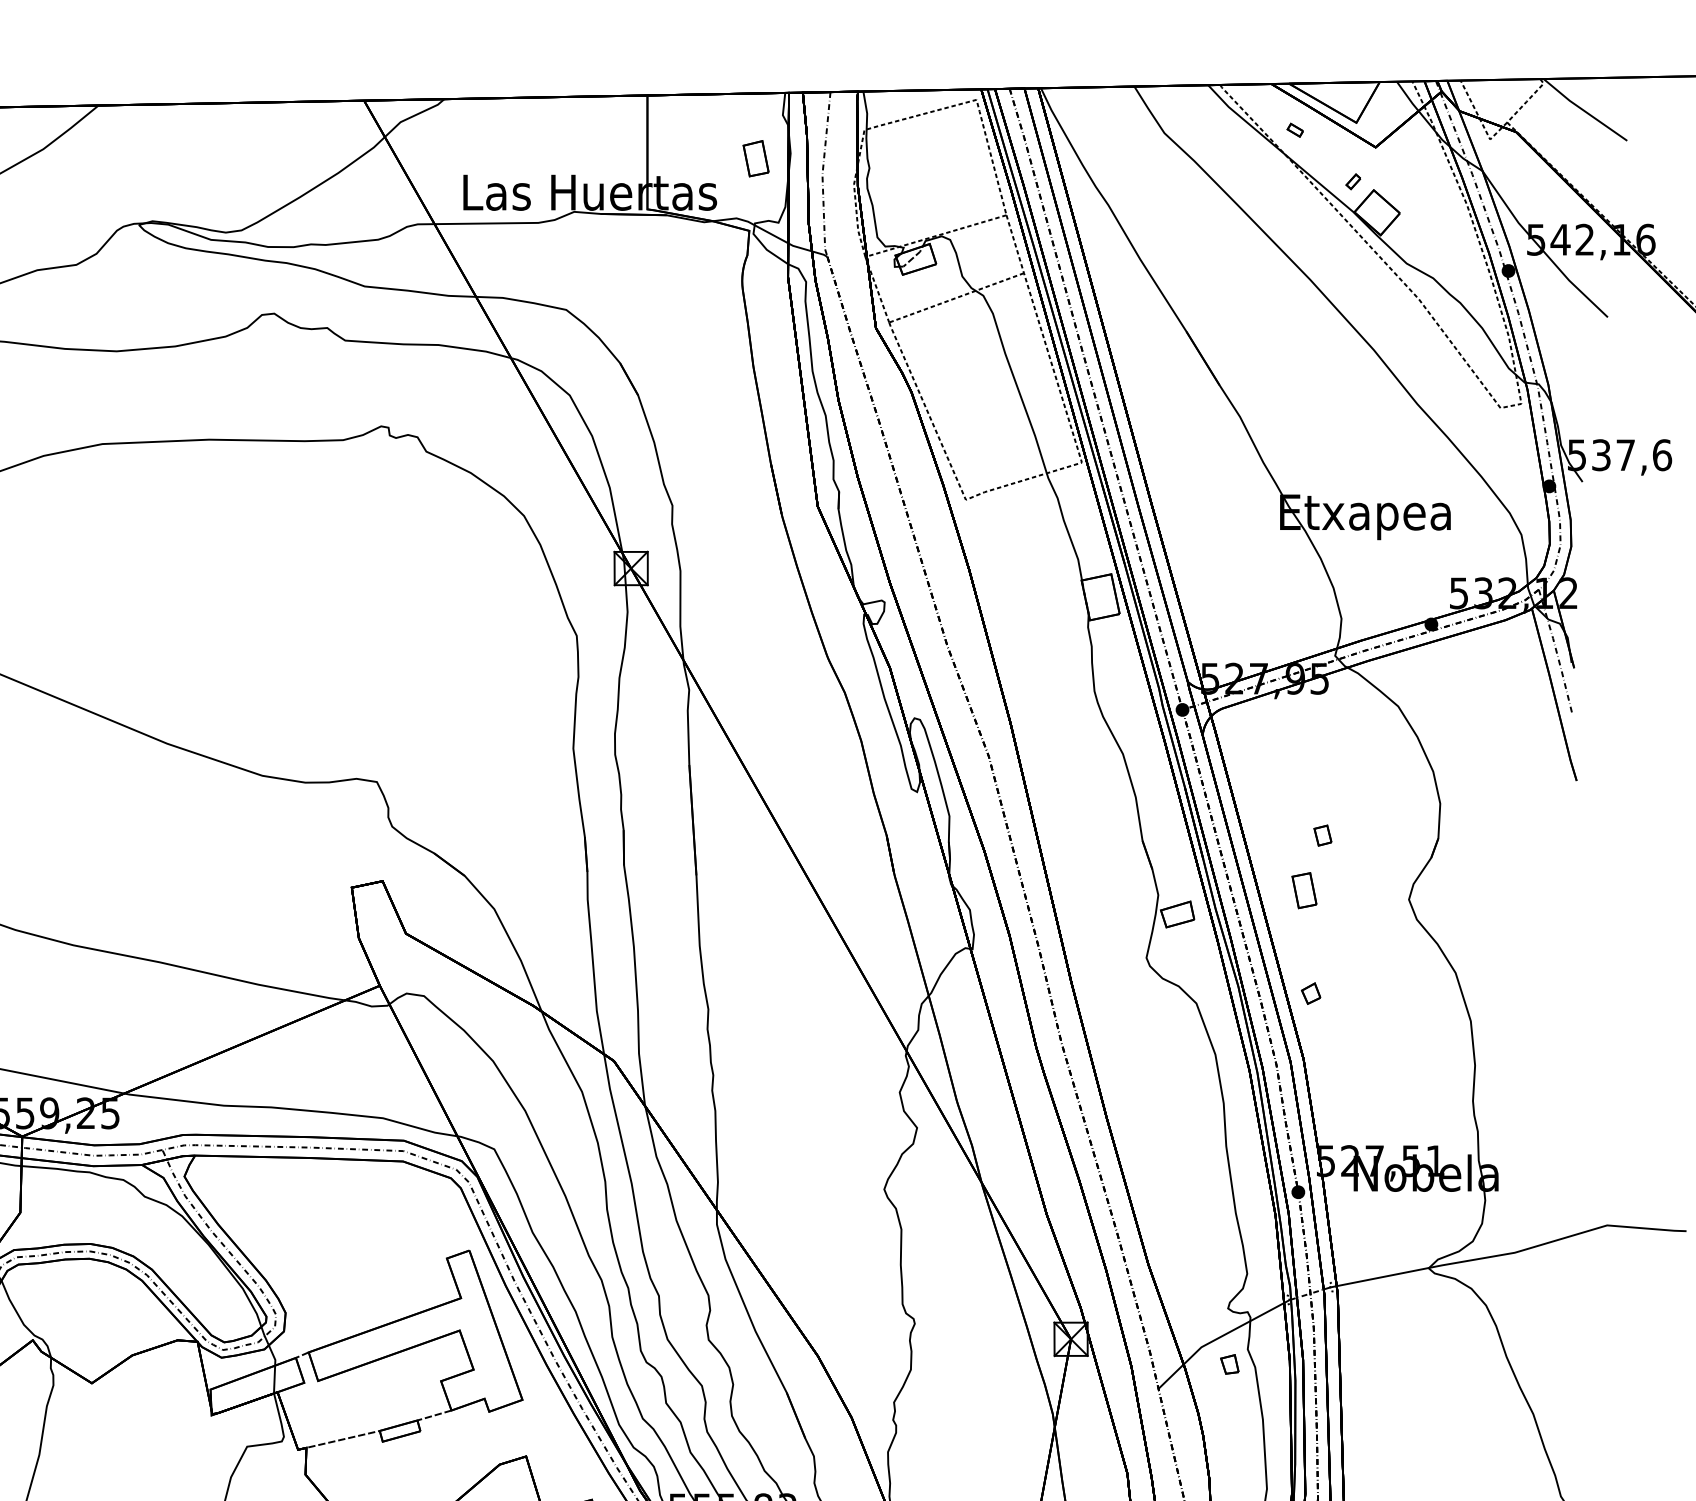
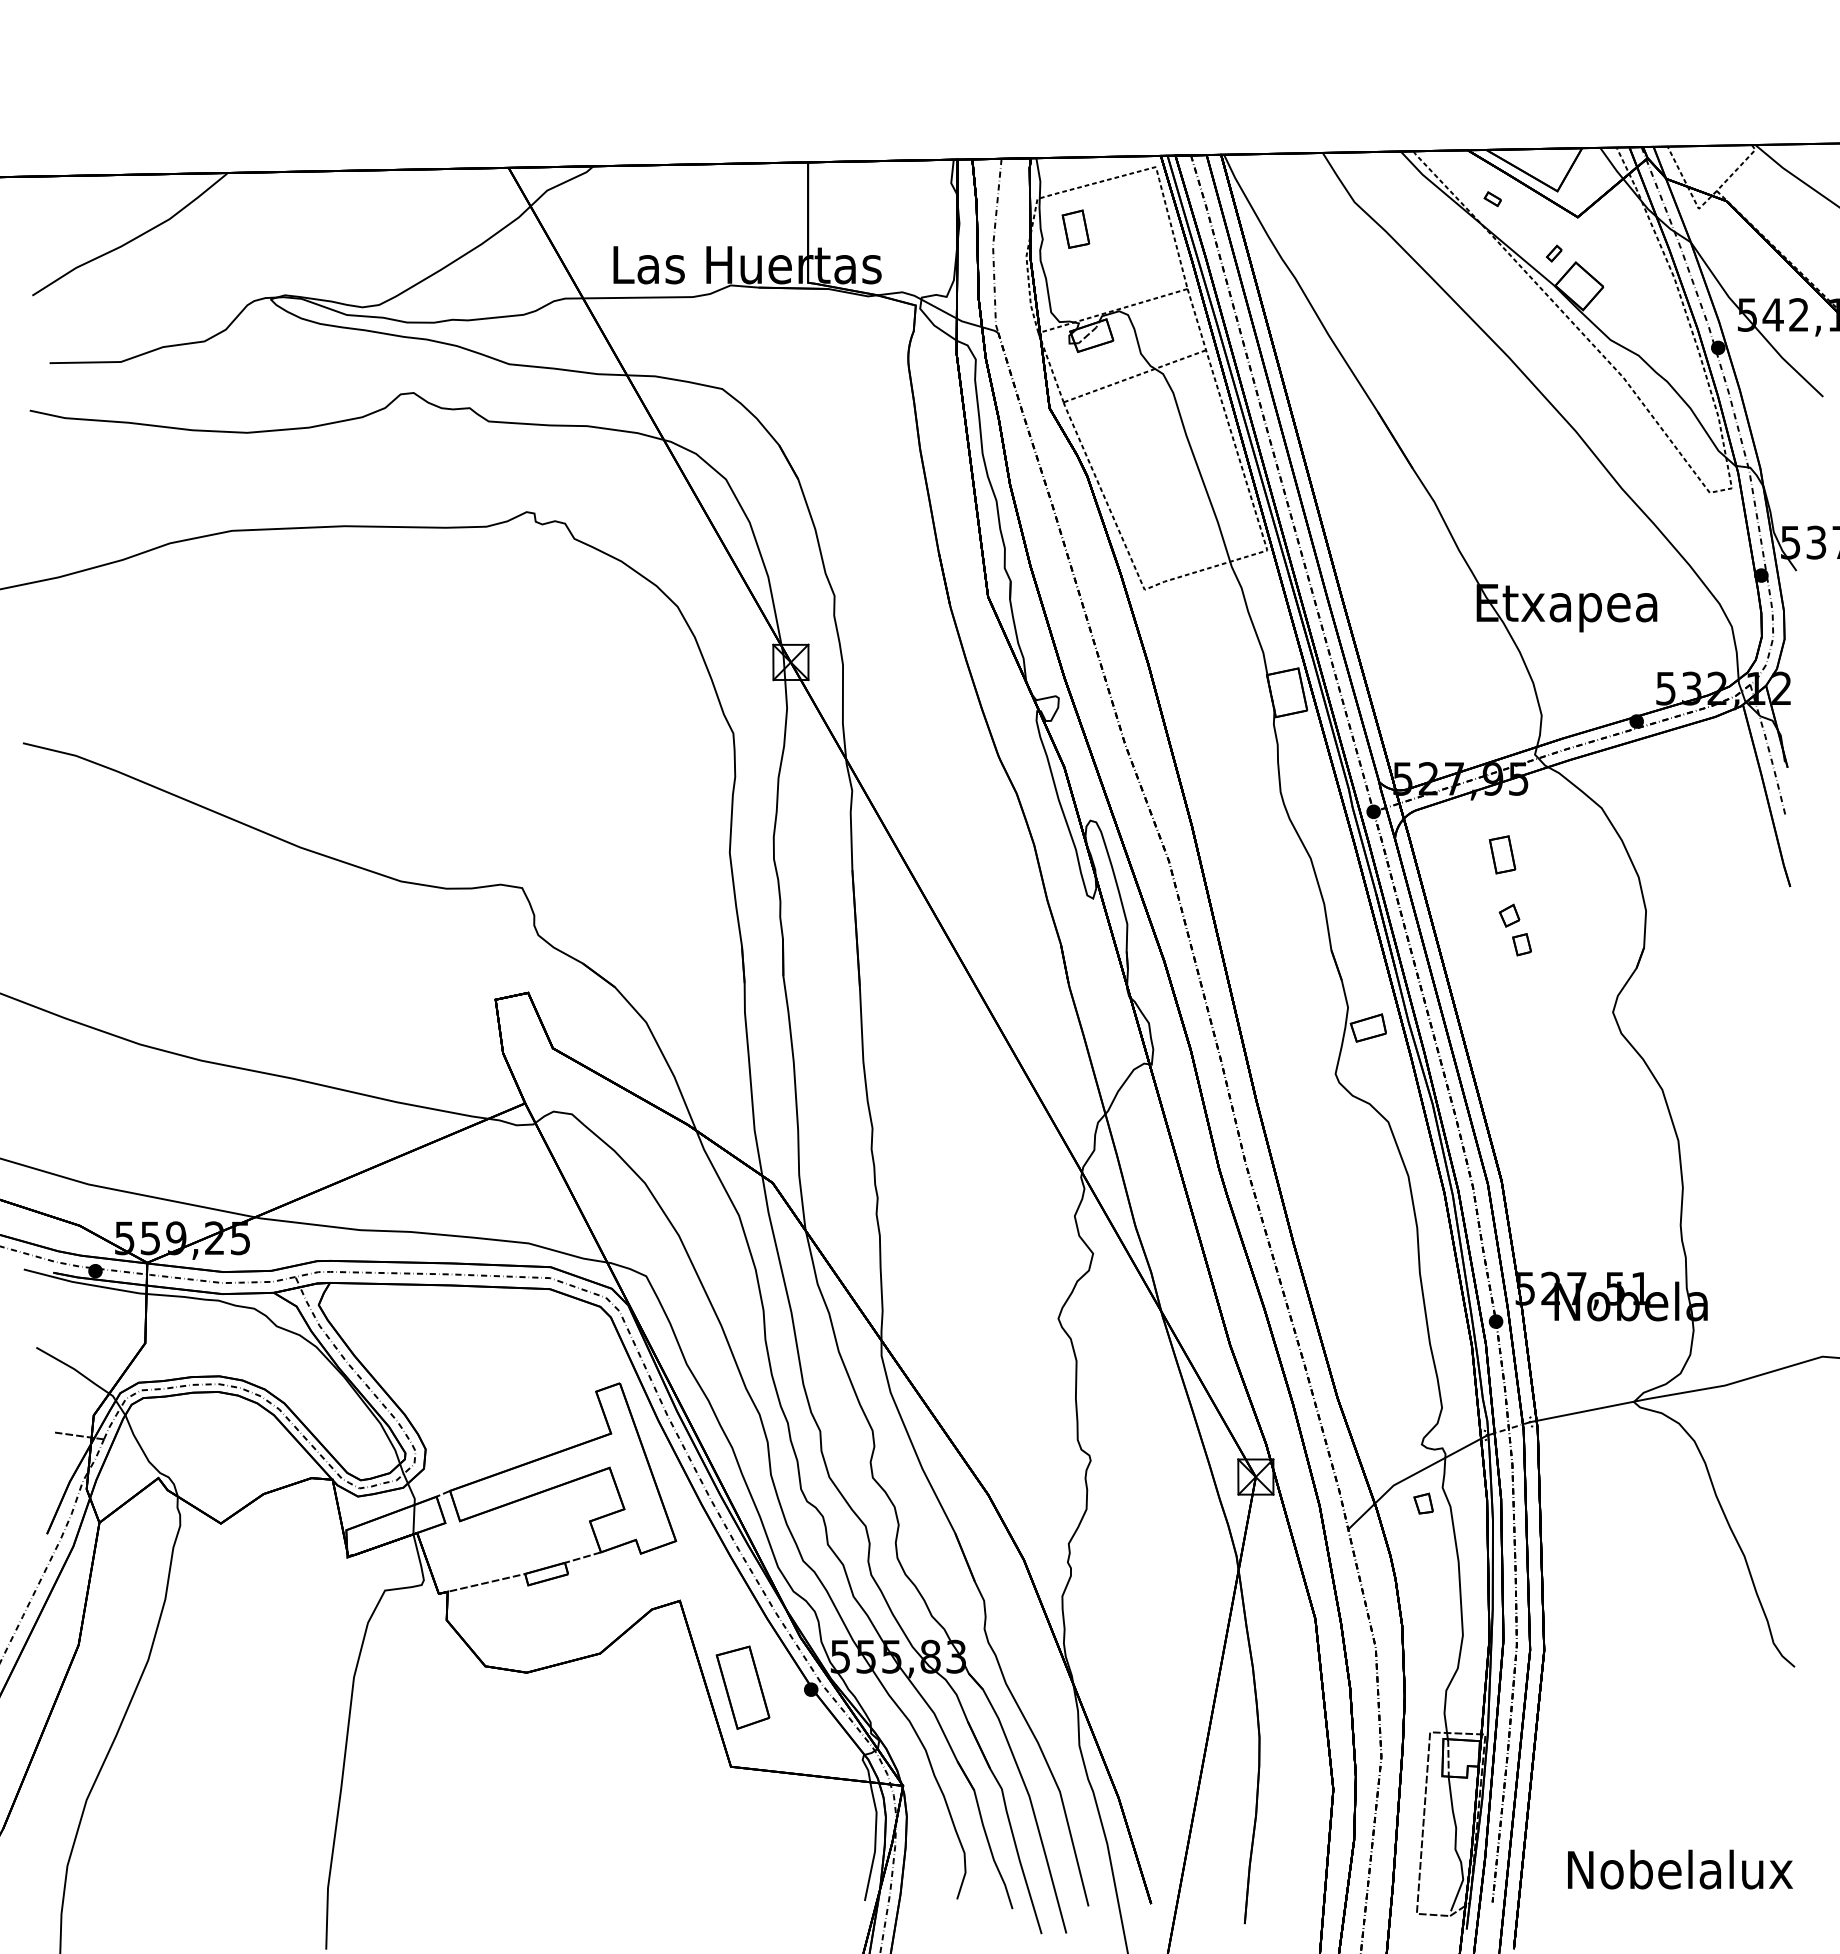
part: (755, 158) -> (1075, 228), moved
part: (1304, 890) -> (1502, 854), moved
part: (1311, 993) -> (1509, 915), moved

